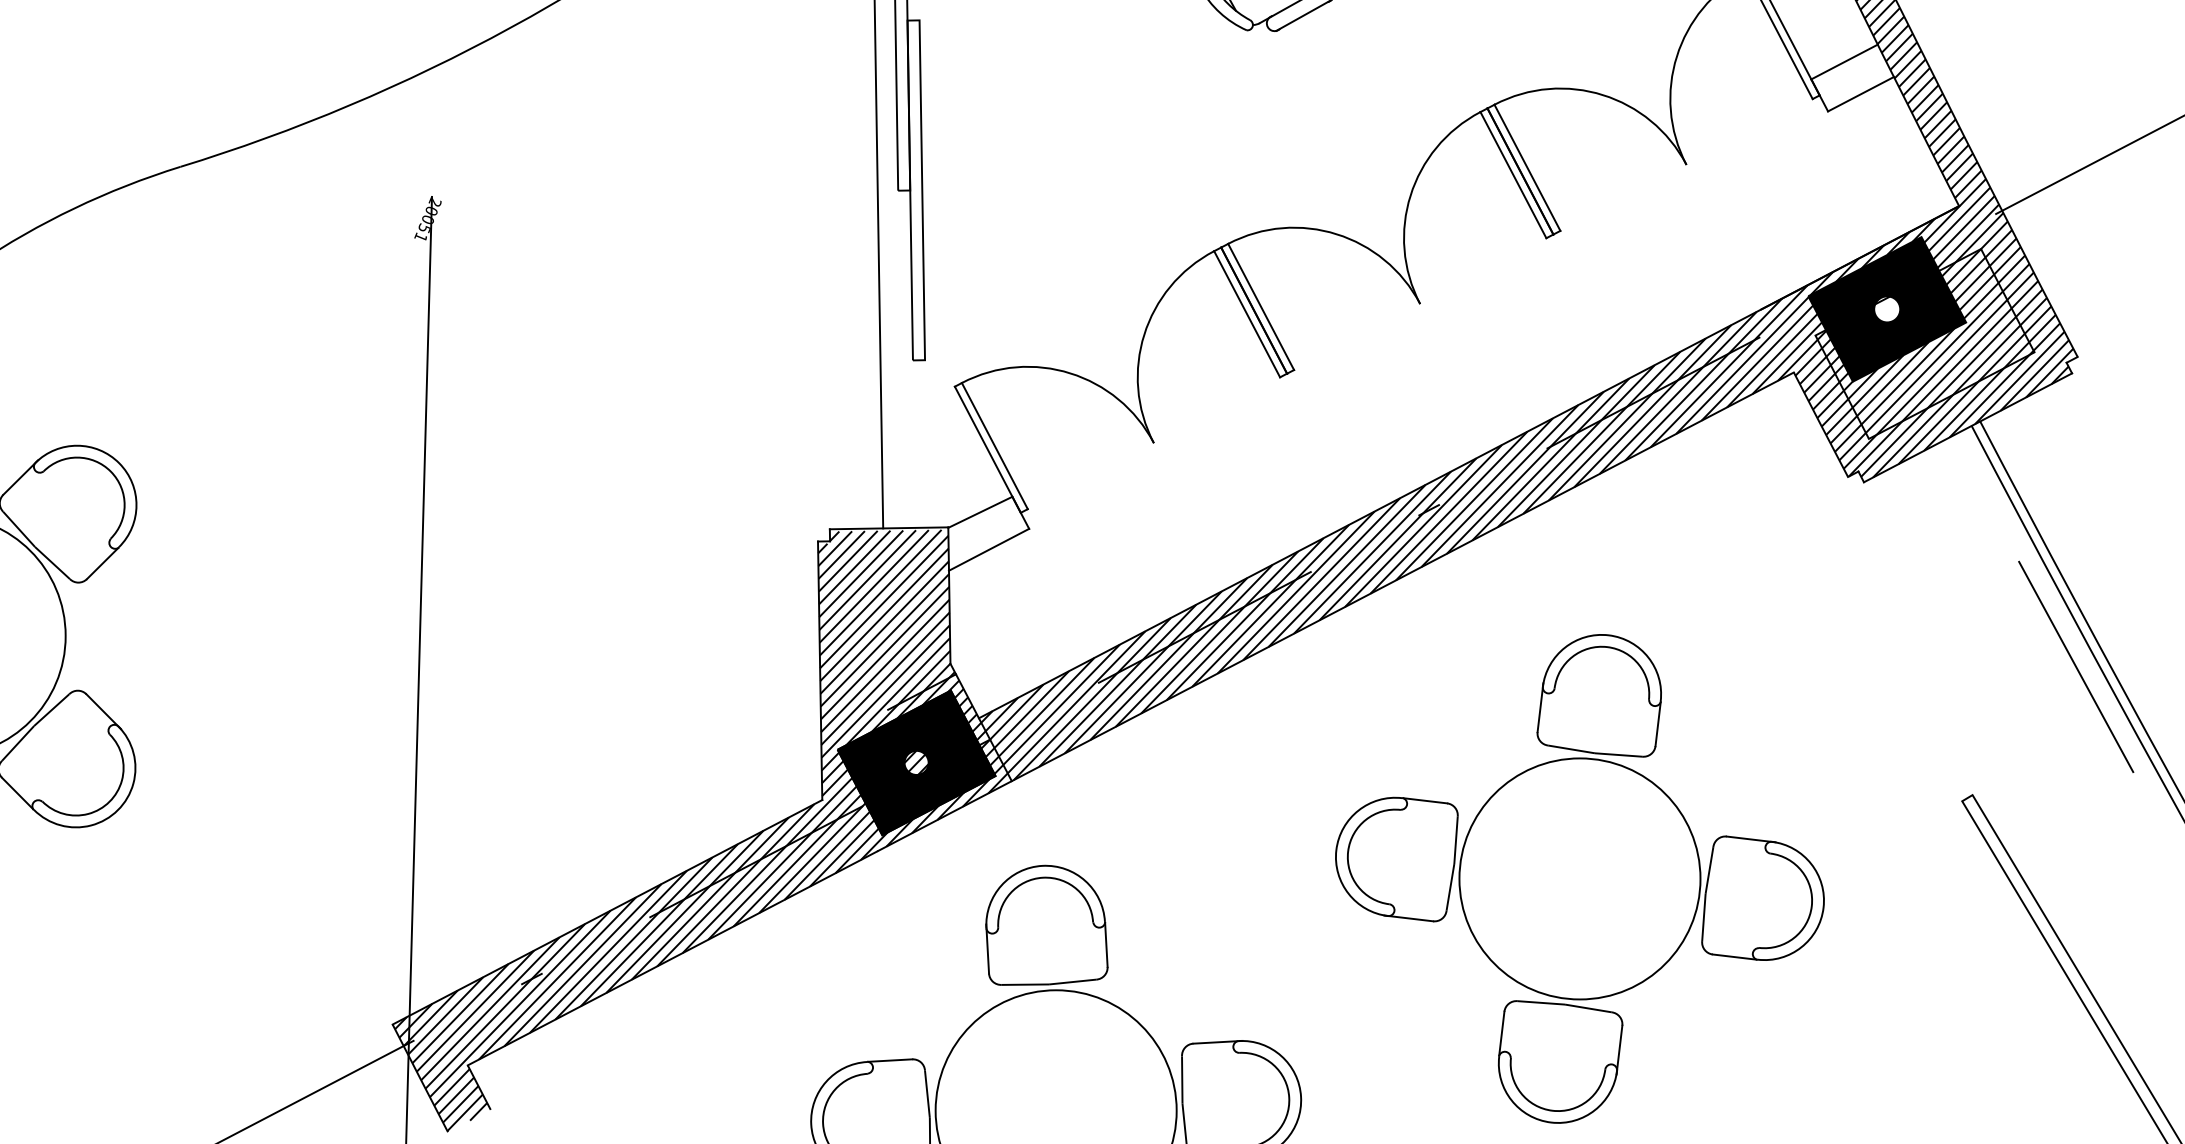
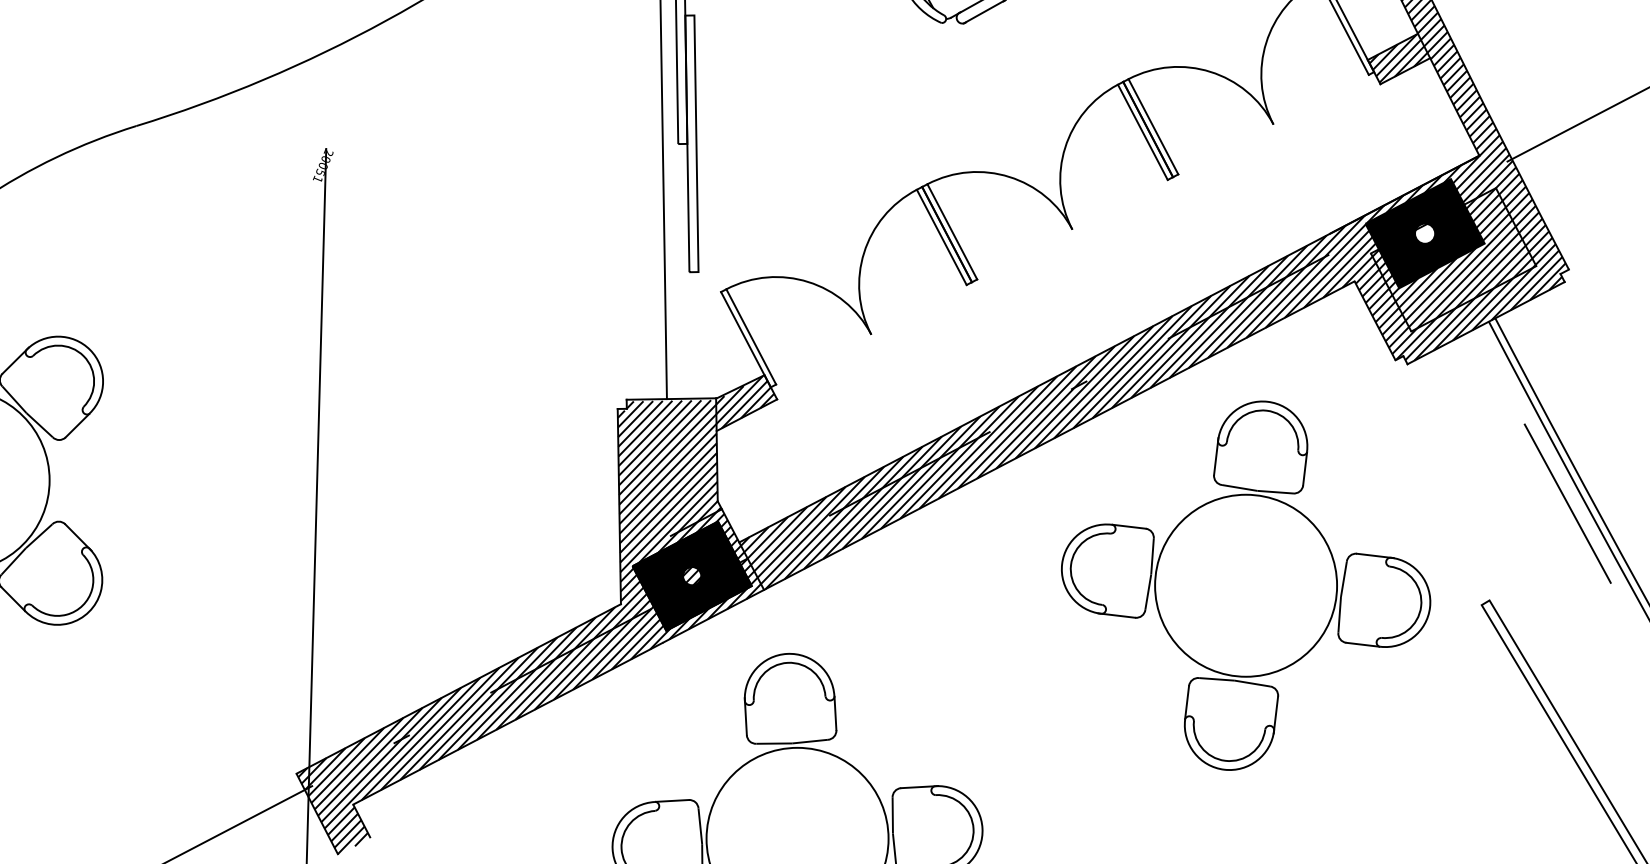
hatch: (1851, 77) -> (1398, 58), added
hatch: (987, 532) -> (745, 402), added
part: (1580, 878) -> (1246, 585), moved

